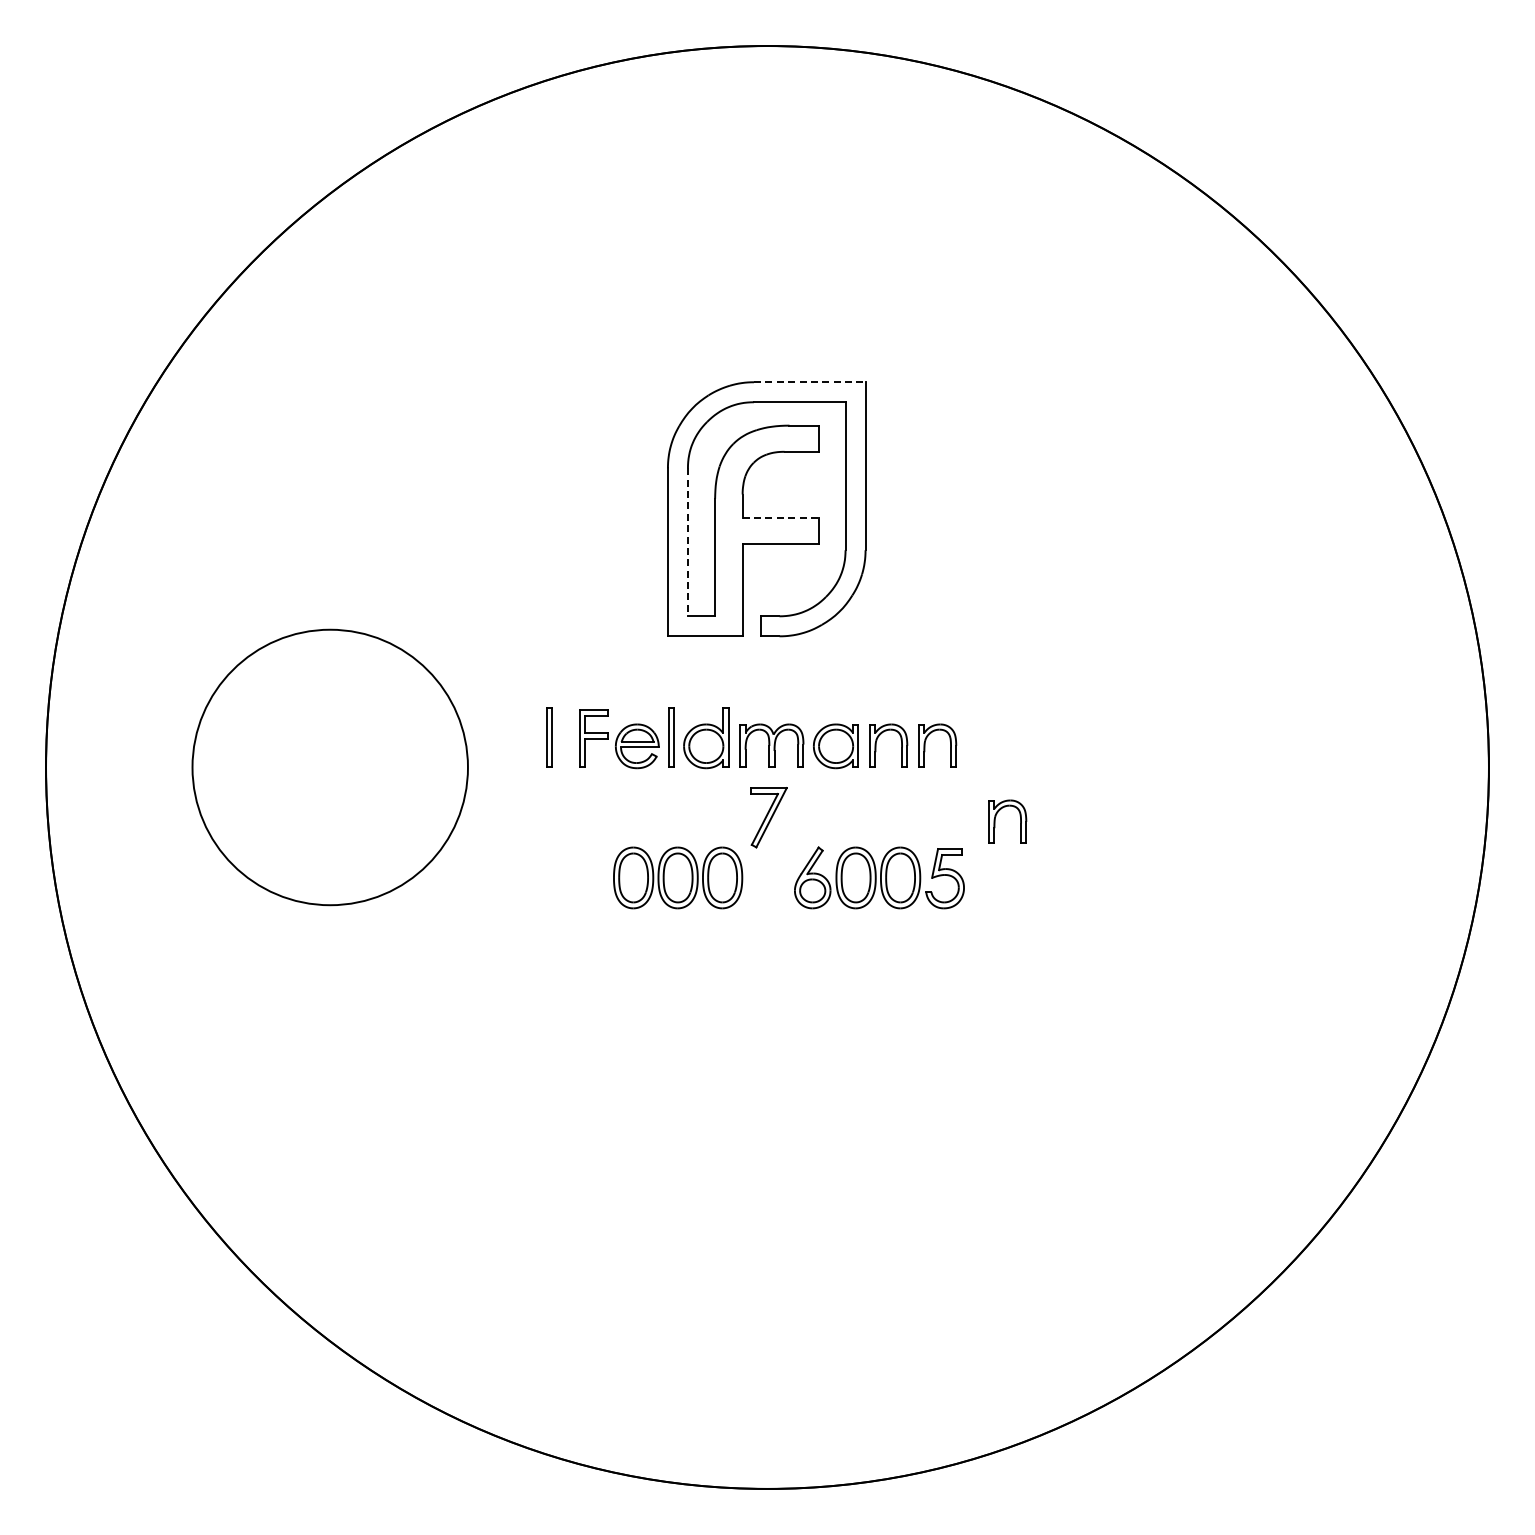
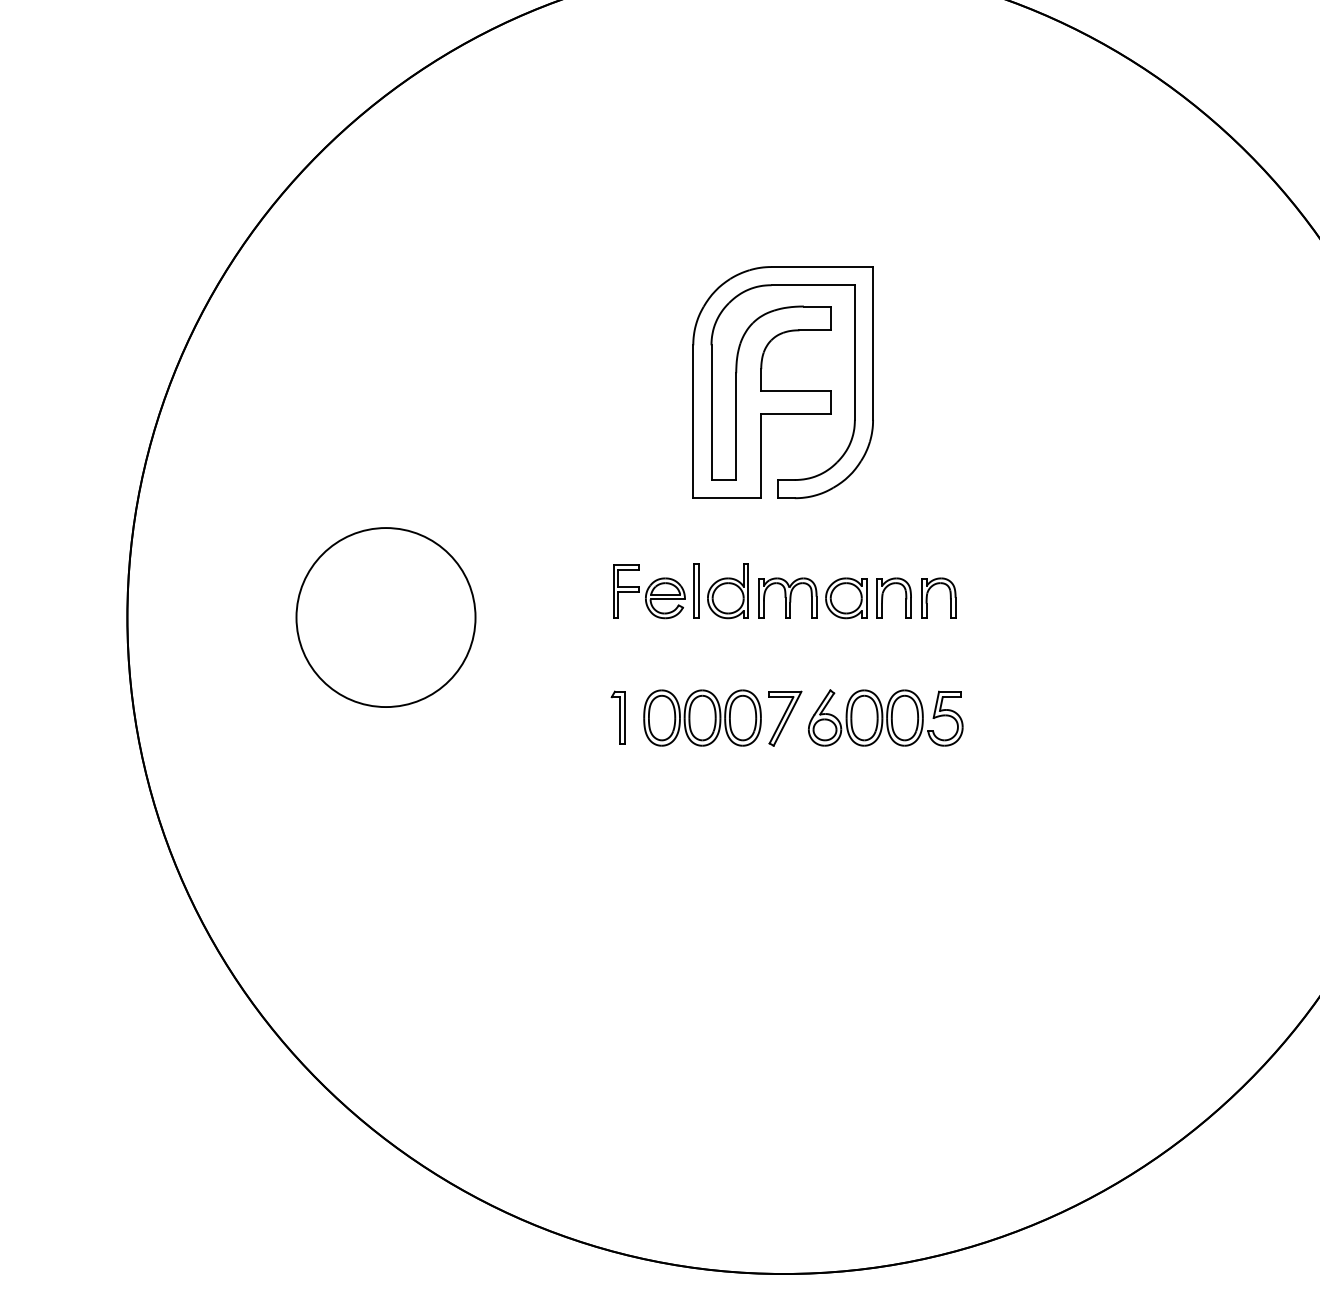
line: (809, 382) -> (822, 267), dashed -> solid
line: (781, 518) -> (796, 391), dashed -> solid
line: (687, 542) -> (711, 412), dashed -> solid
part: (549, 737) -> (585, 590), removed
circle: (329, 767) -> (385, 617), size x0.71
part: (768, 817) -> (784, 718), moved
part: (995, 821) -> (991, 666), removed
part: (584, 877) -> (617, 717), added

